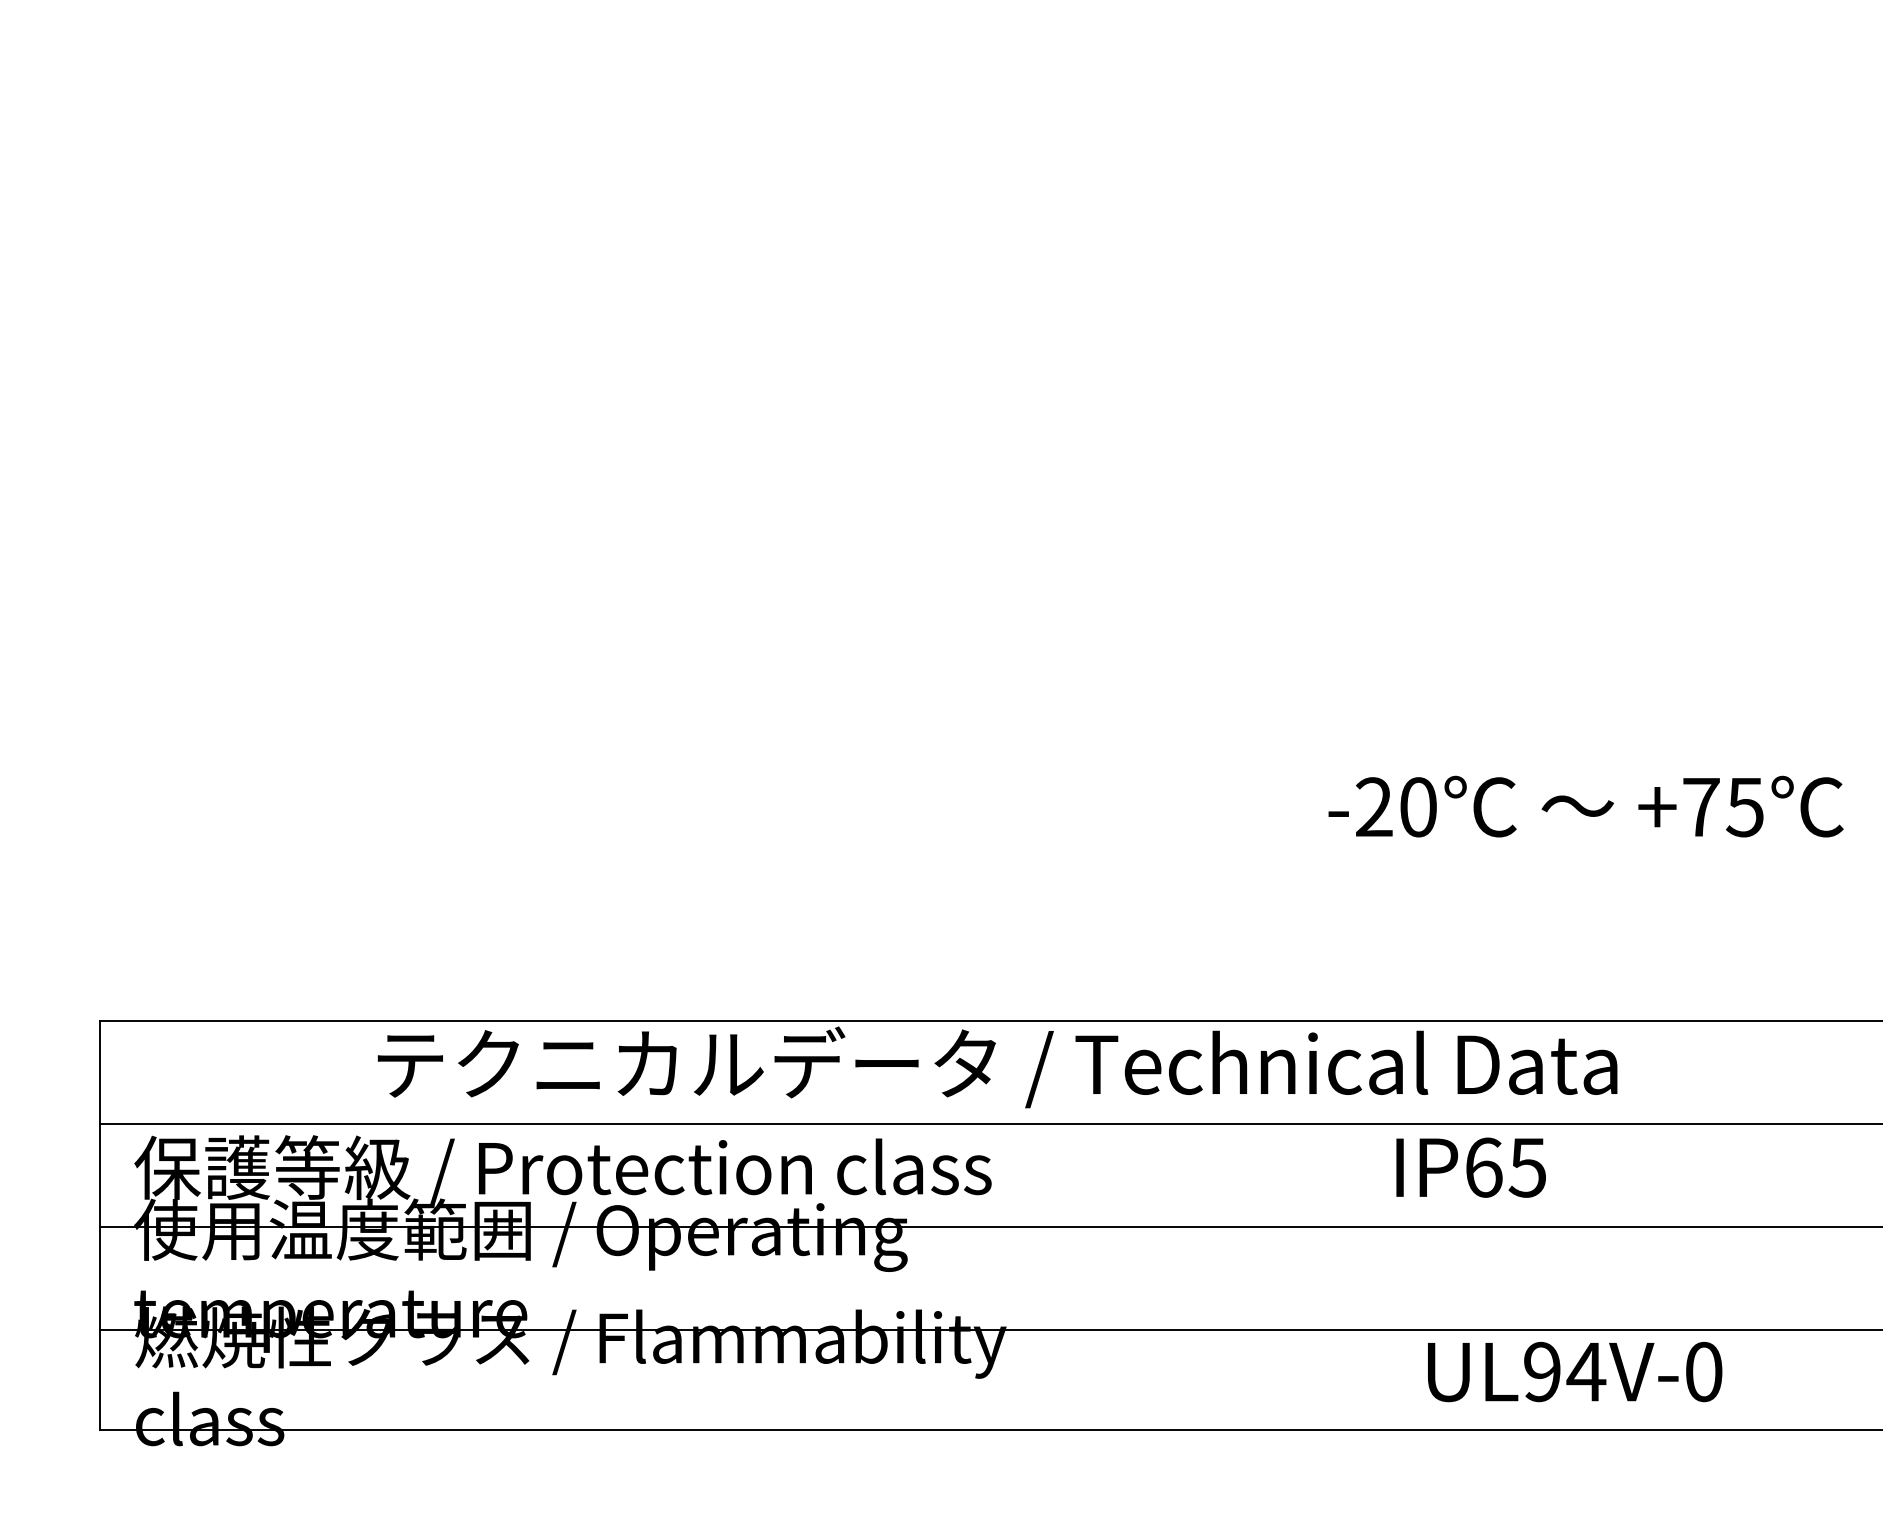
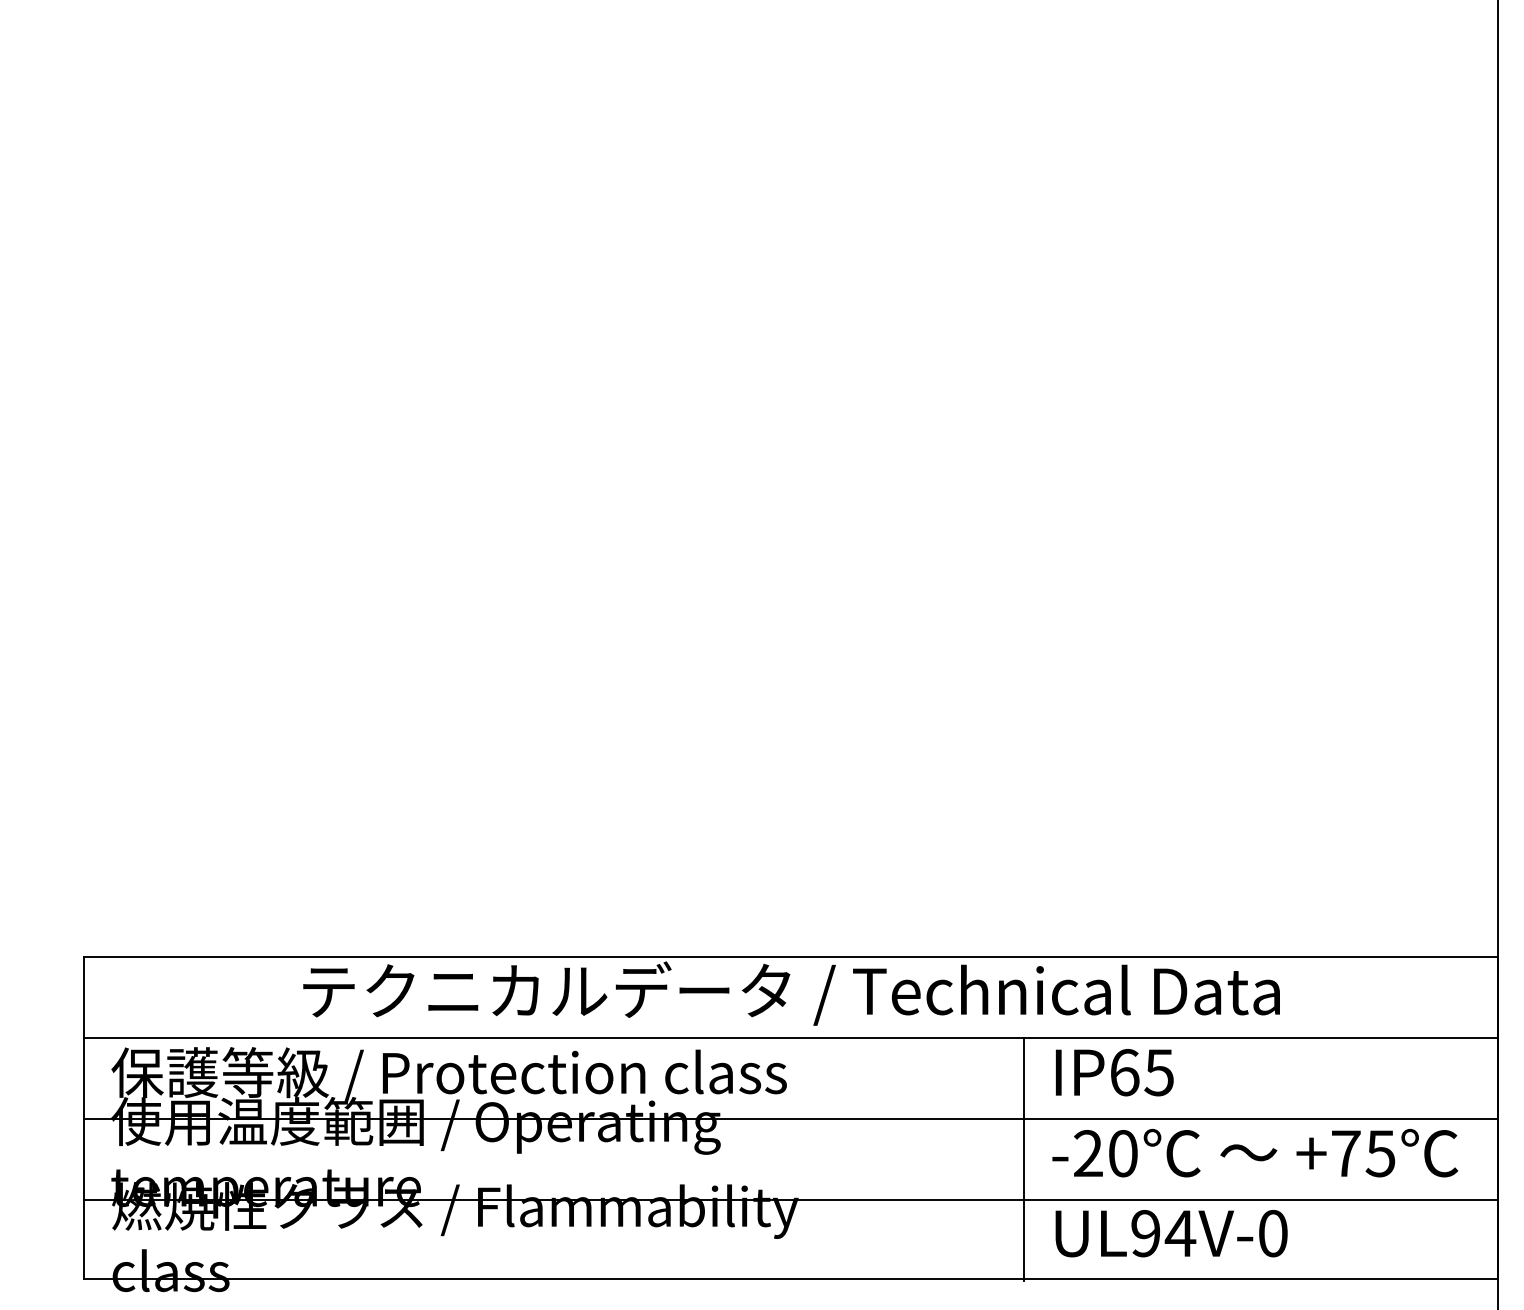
text: (1586, 805) -> (1255, 1152), moved
text: (1470, 1167) -> (1114, 1072), moved
line: (1291, 1277) -> (1023, 1159), added
text: (1574, 1371) -> (1171, 1233), moved

